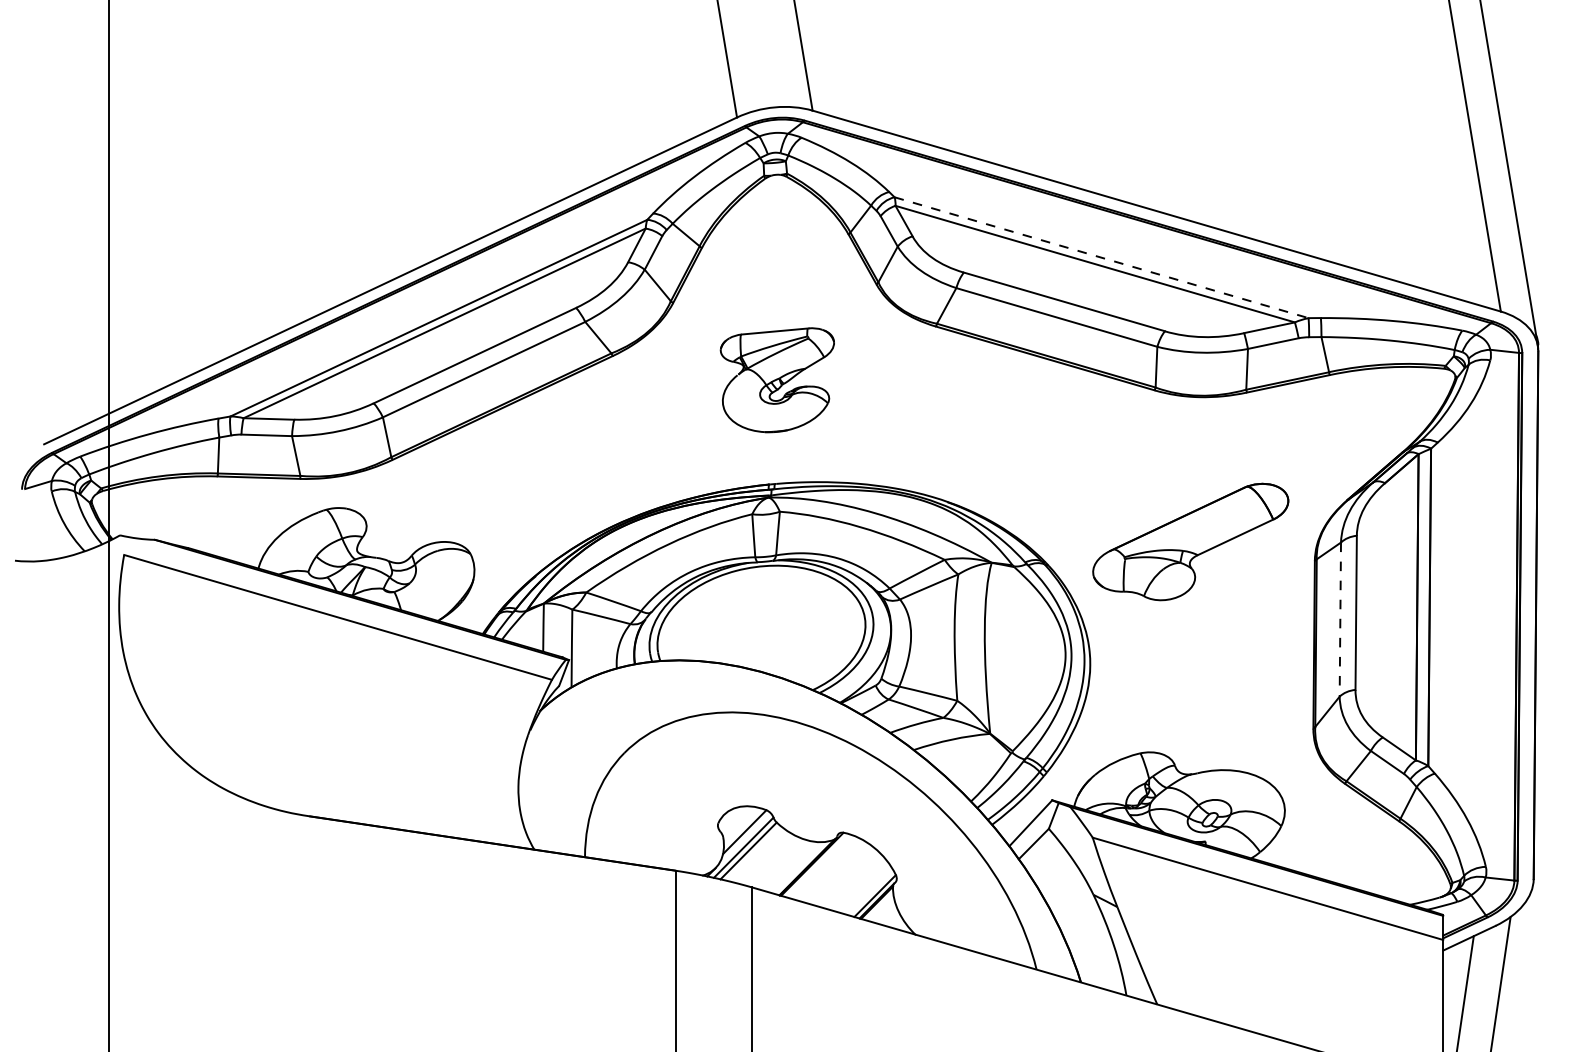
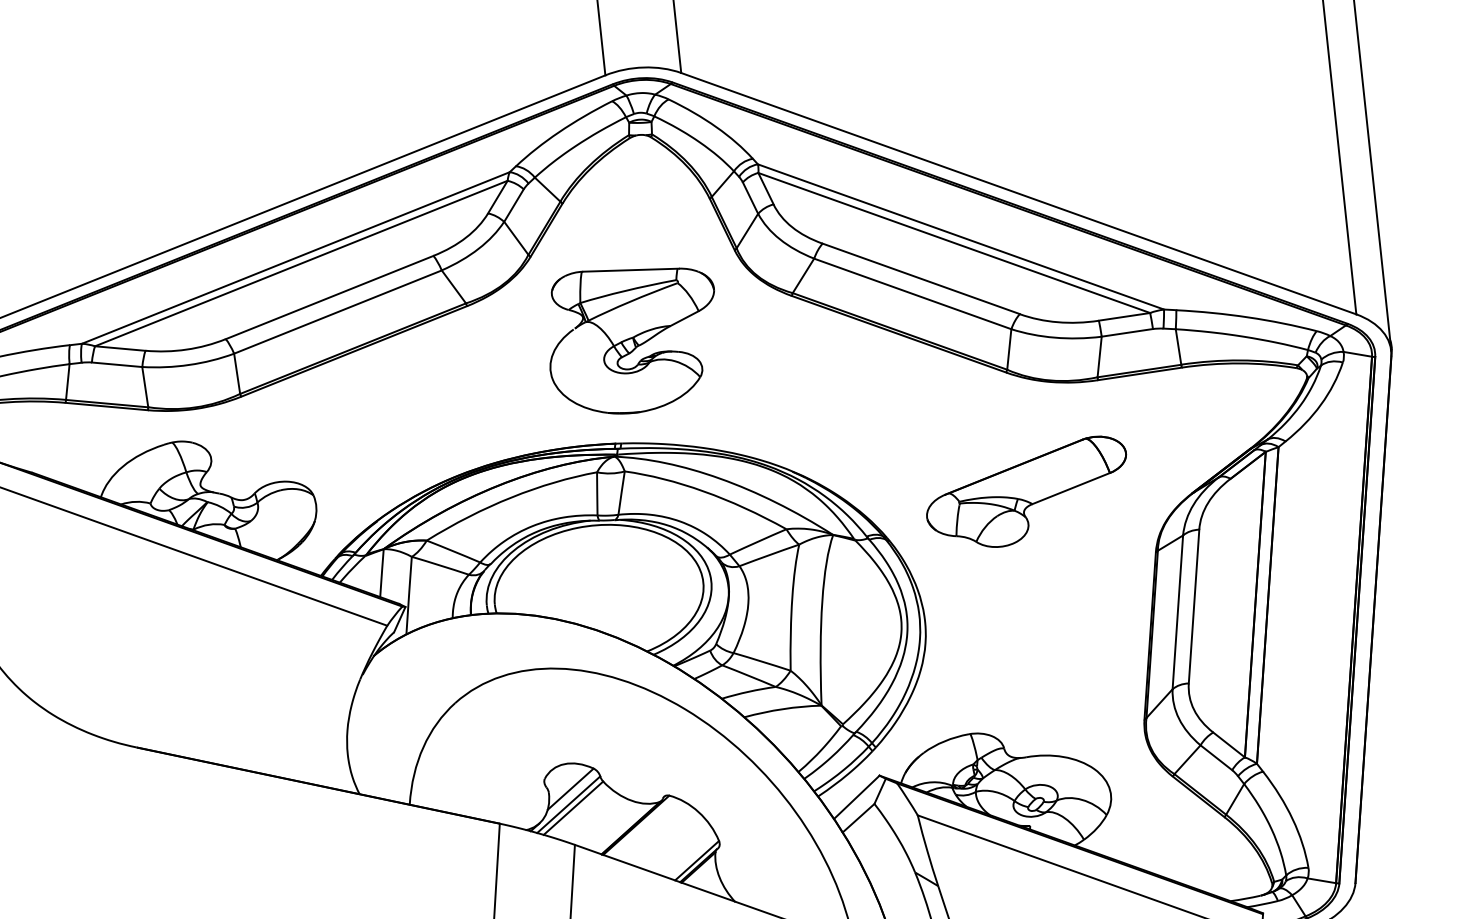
line: (1101, 257) -> (960, 236), dashed -> solid
part: (777, 380) -> (630, 340), size x1.43
part: (1190, 541) -> (1025, 490), moved
line: (1340, 620) -> (1177, 613), dashed -> solid

